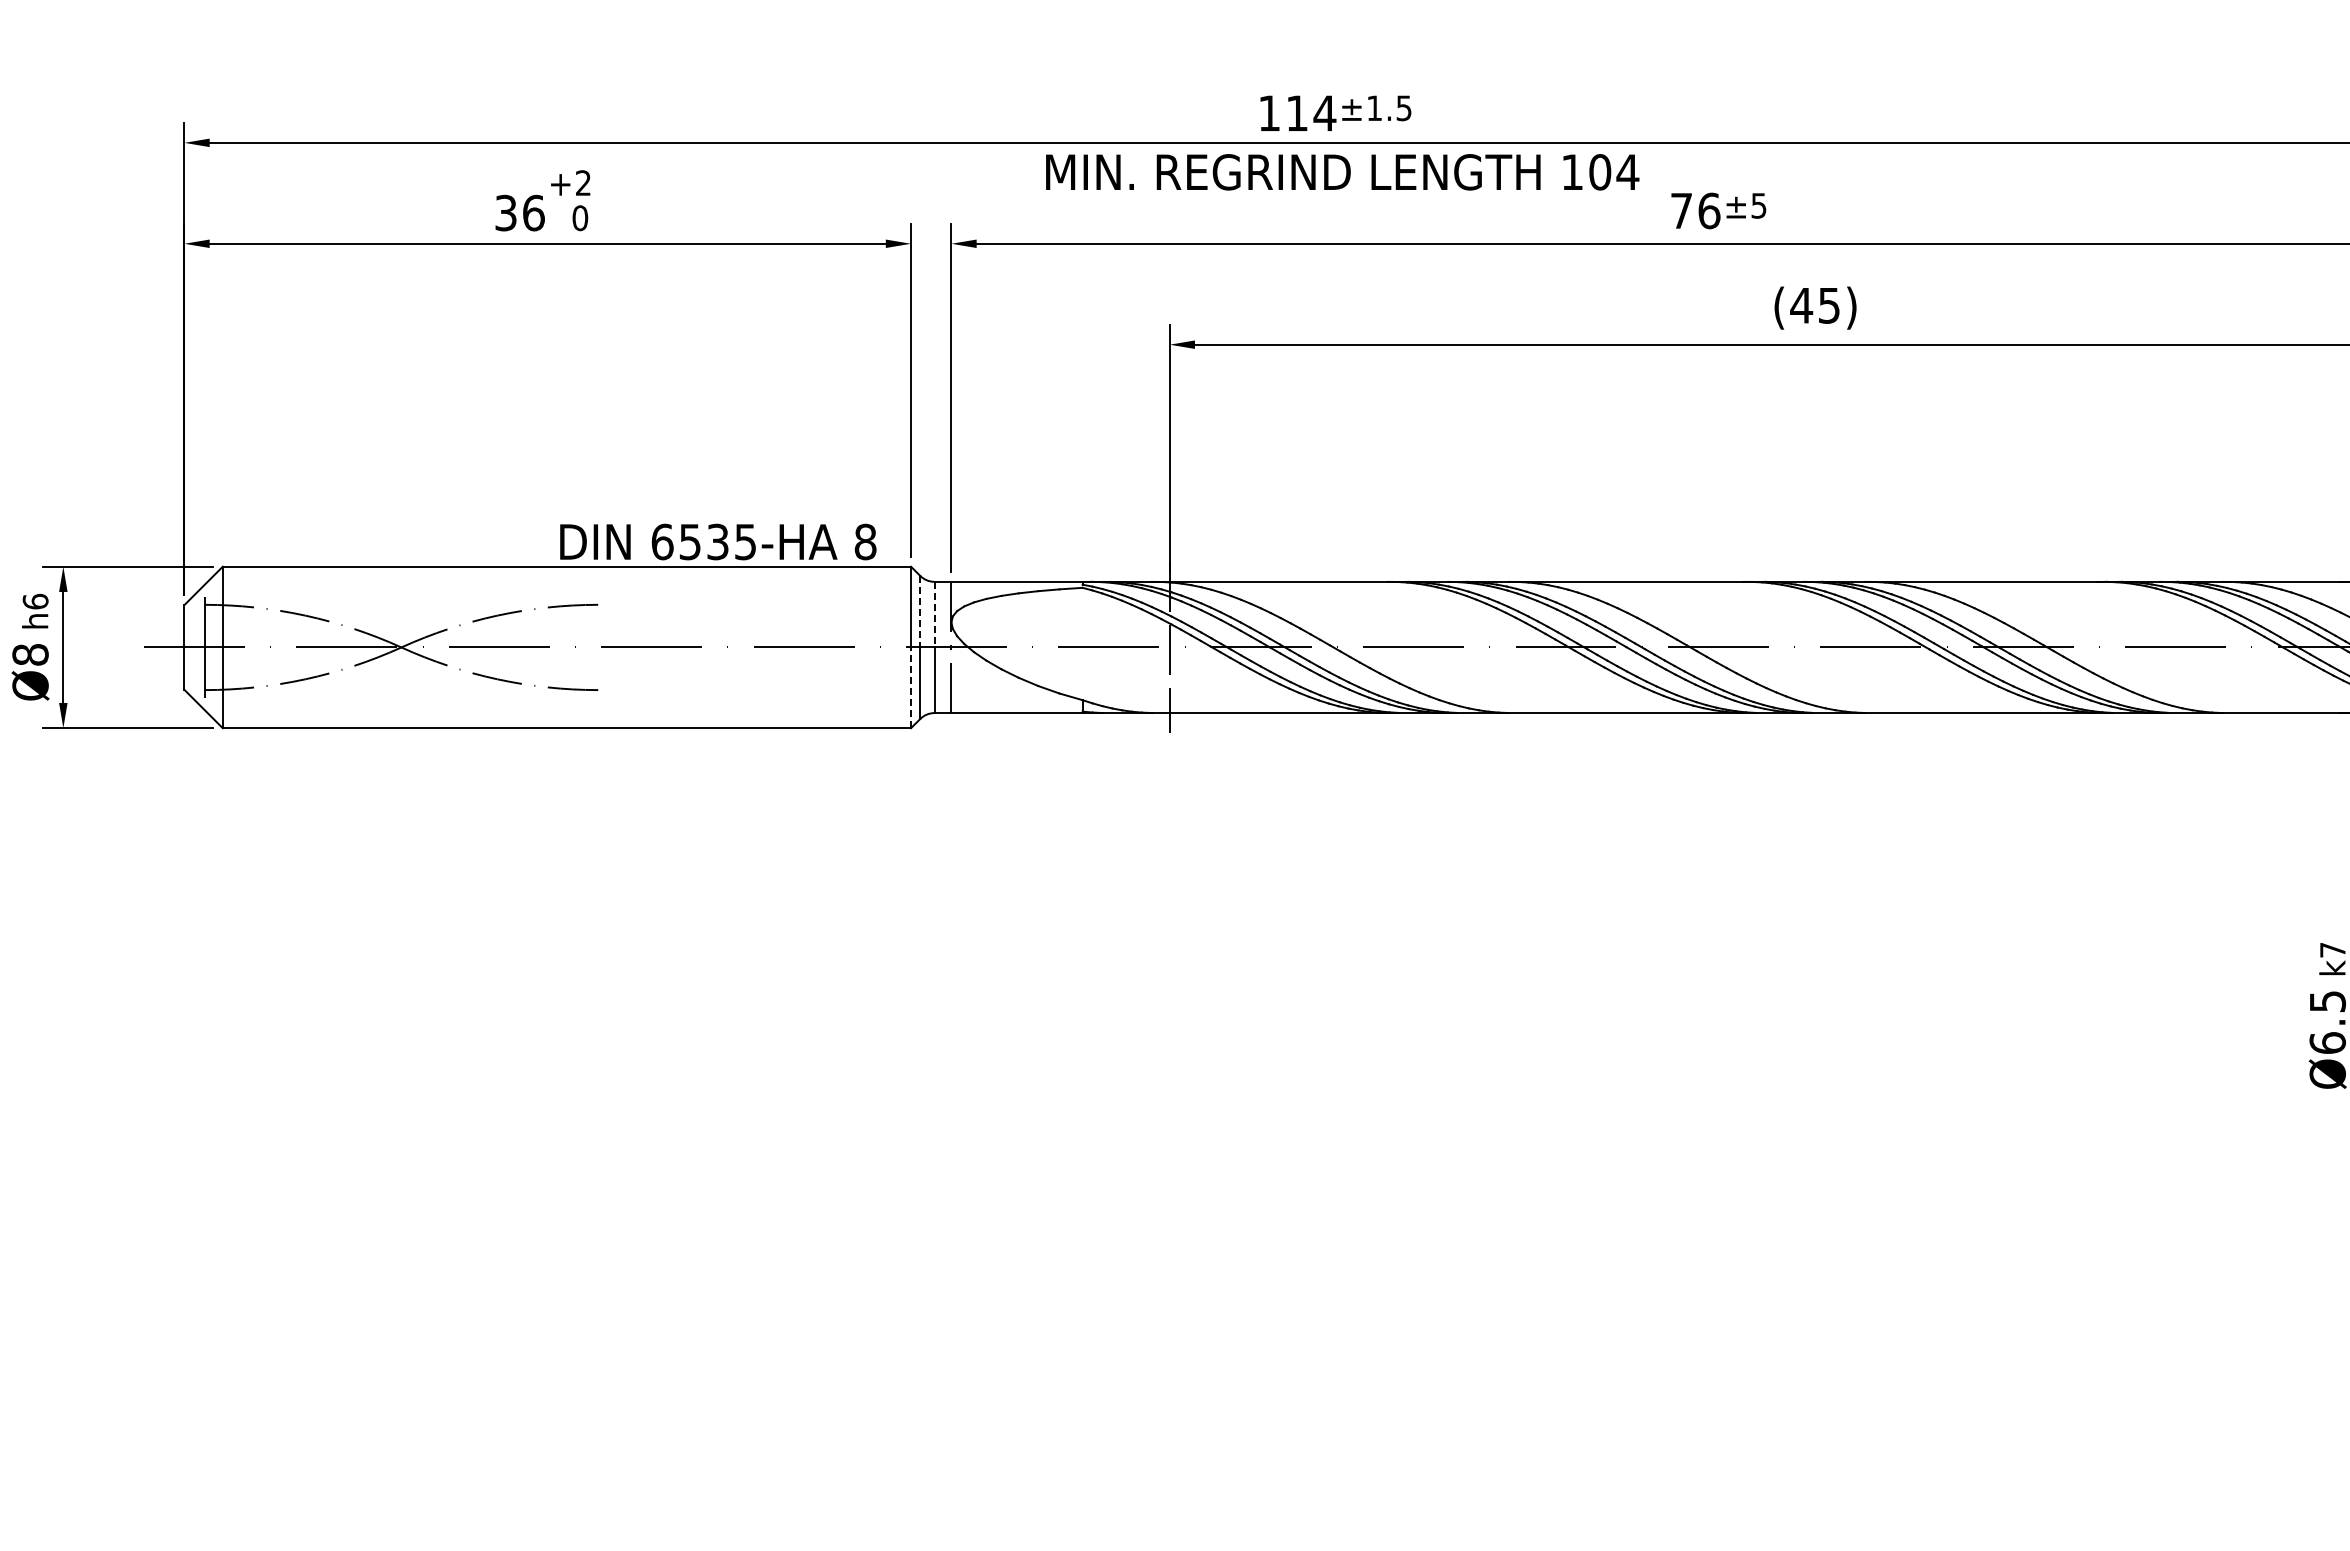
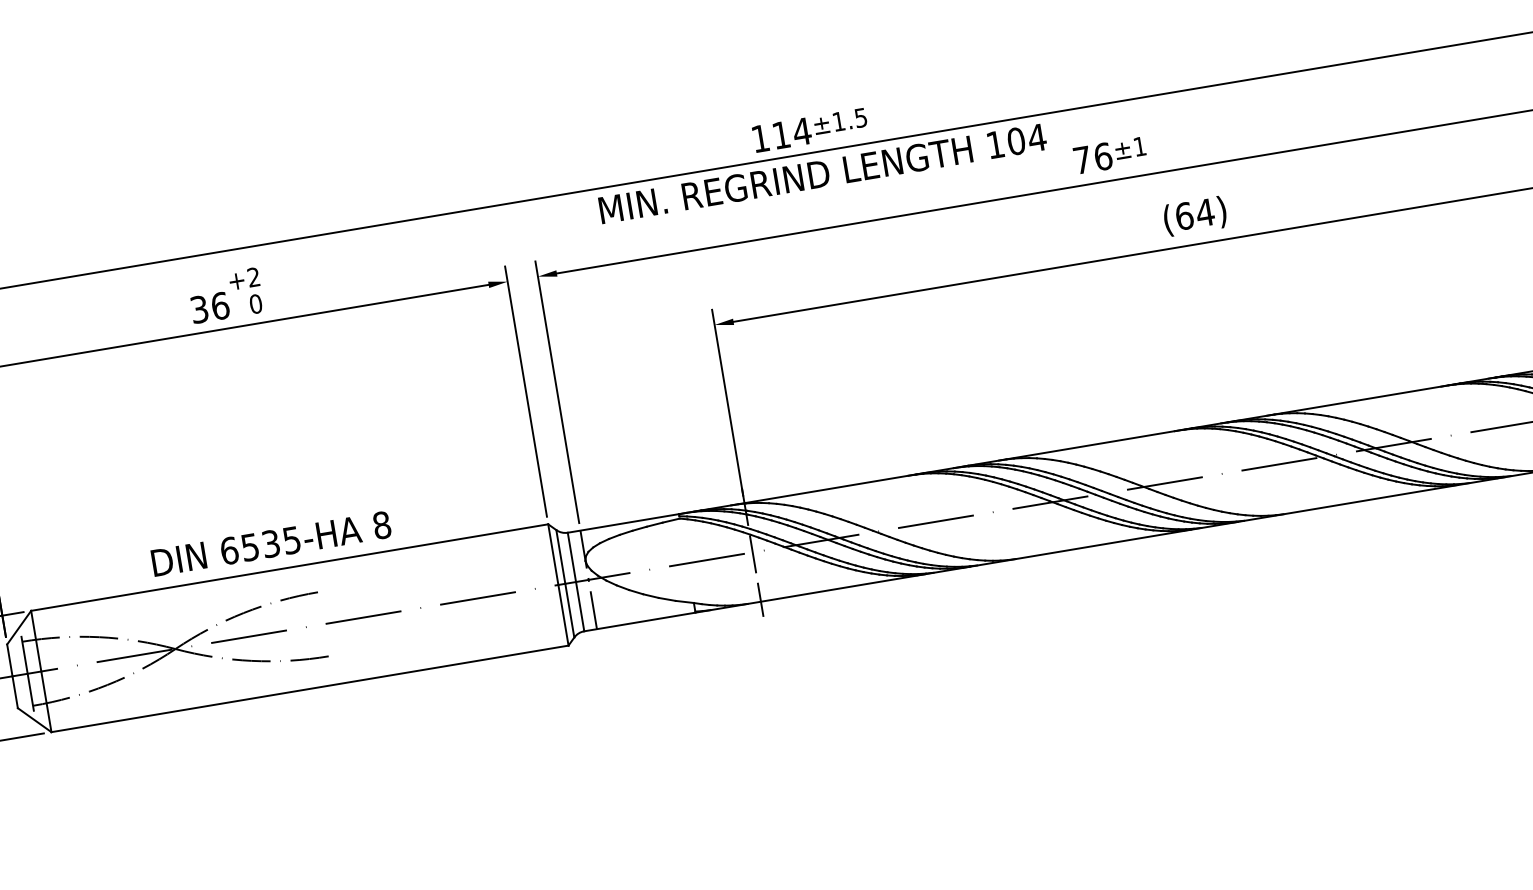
text: (1758, 205) -> (1139, 146), ±5 -> ±1
text: (1815, 305) -> (1194, 214), (45) -> (64)
text: (718, 541) -> (271, 543), moved
line: (920, 611) -> (560, 556), dashed -> solid
line: (934, 614) -> (571, 557), dashed -> solid
line: (911, 687) -> (563, 614), dashed -> solid

